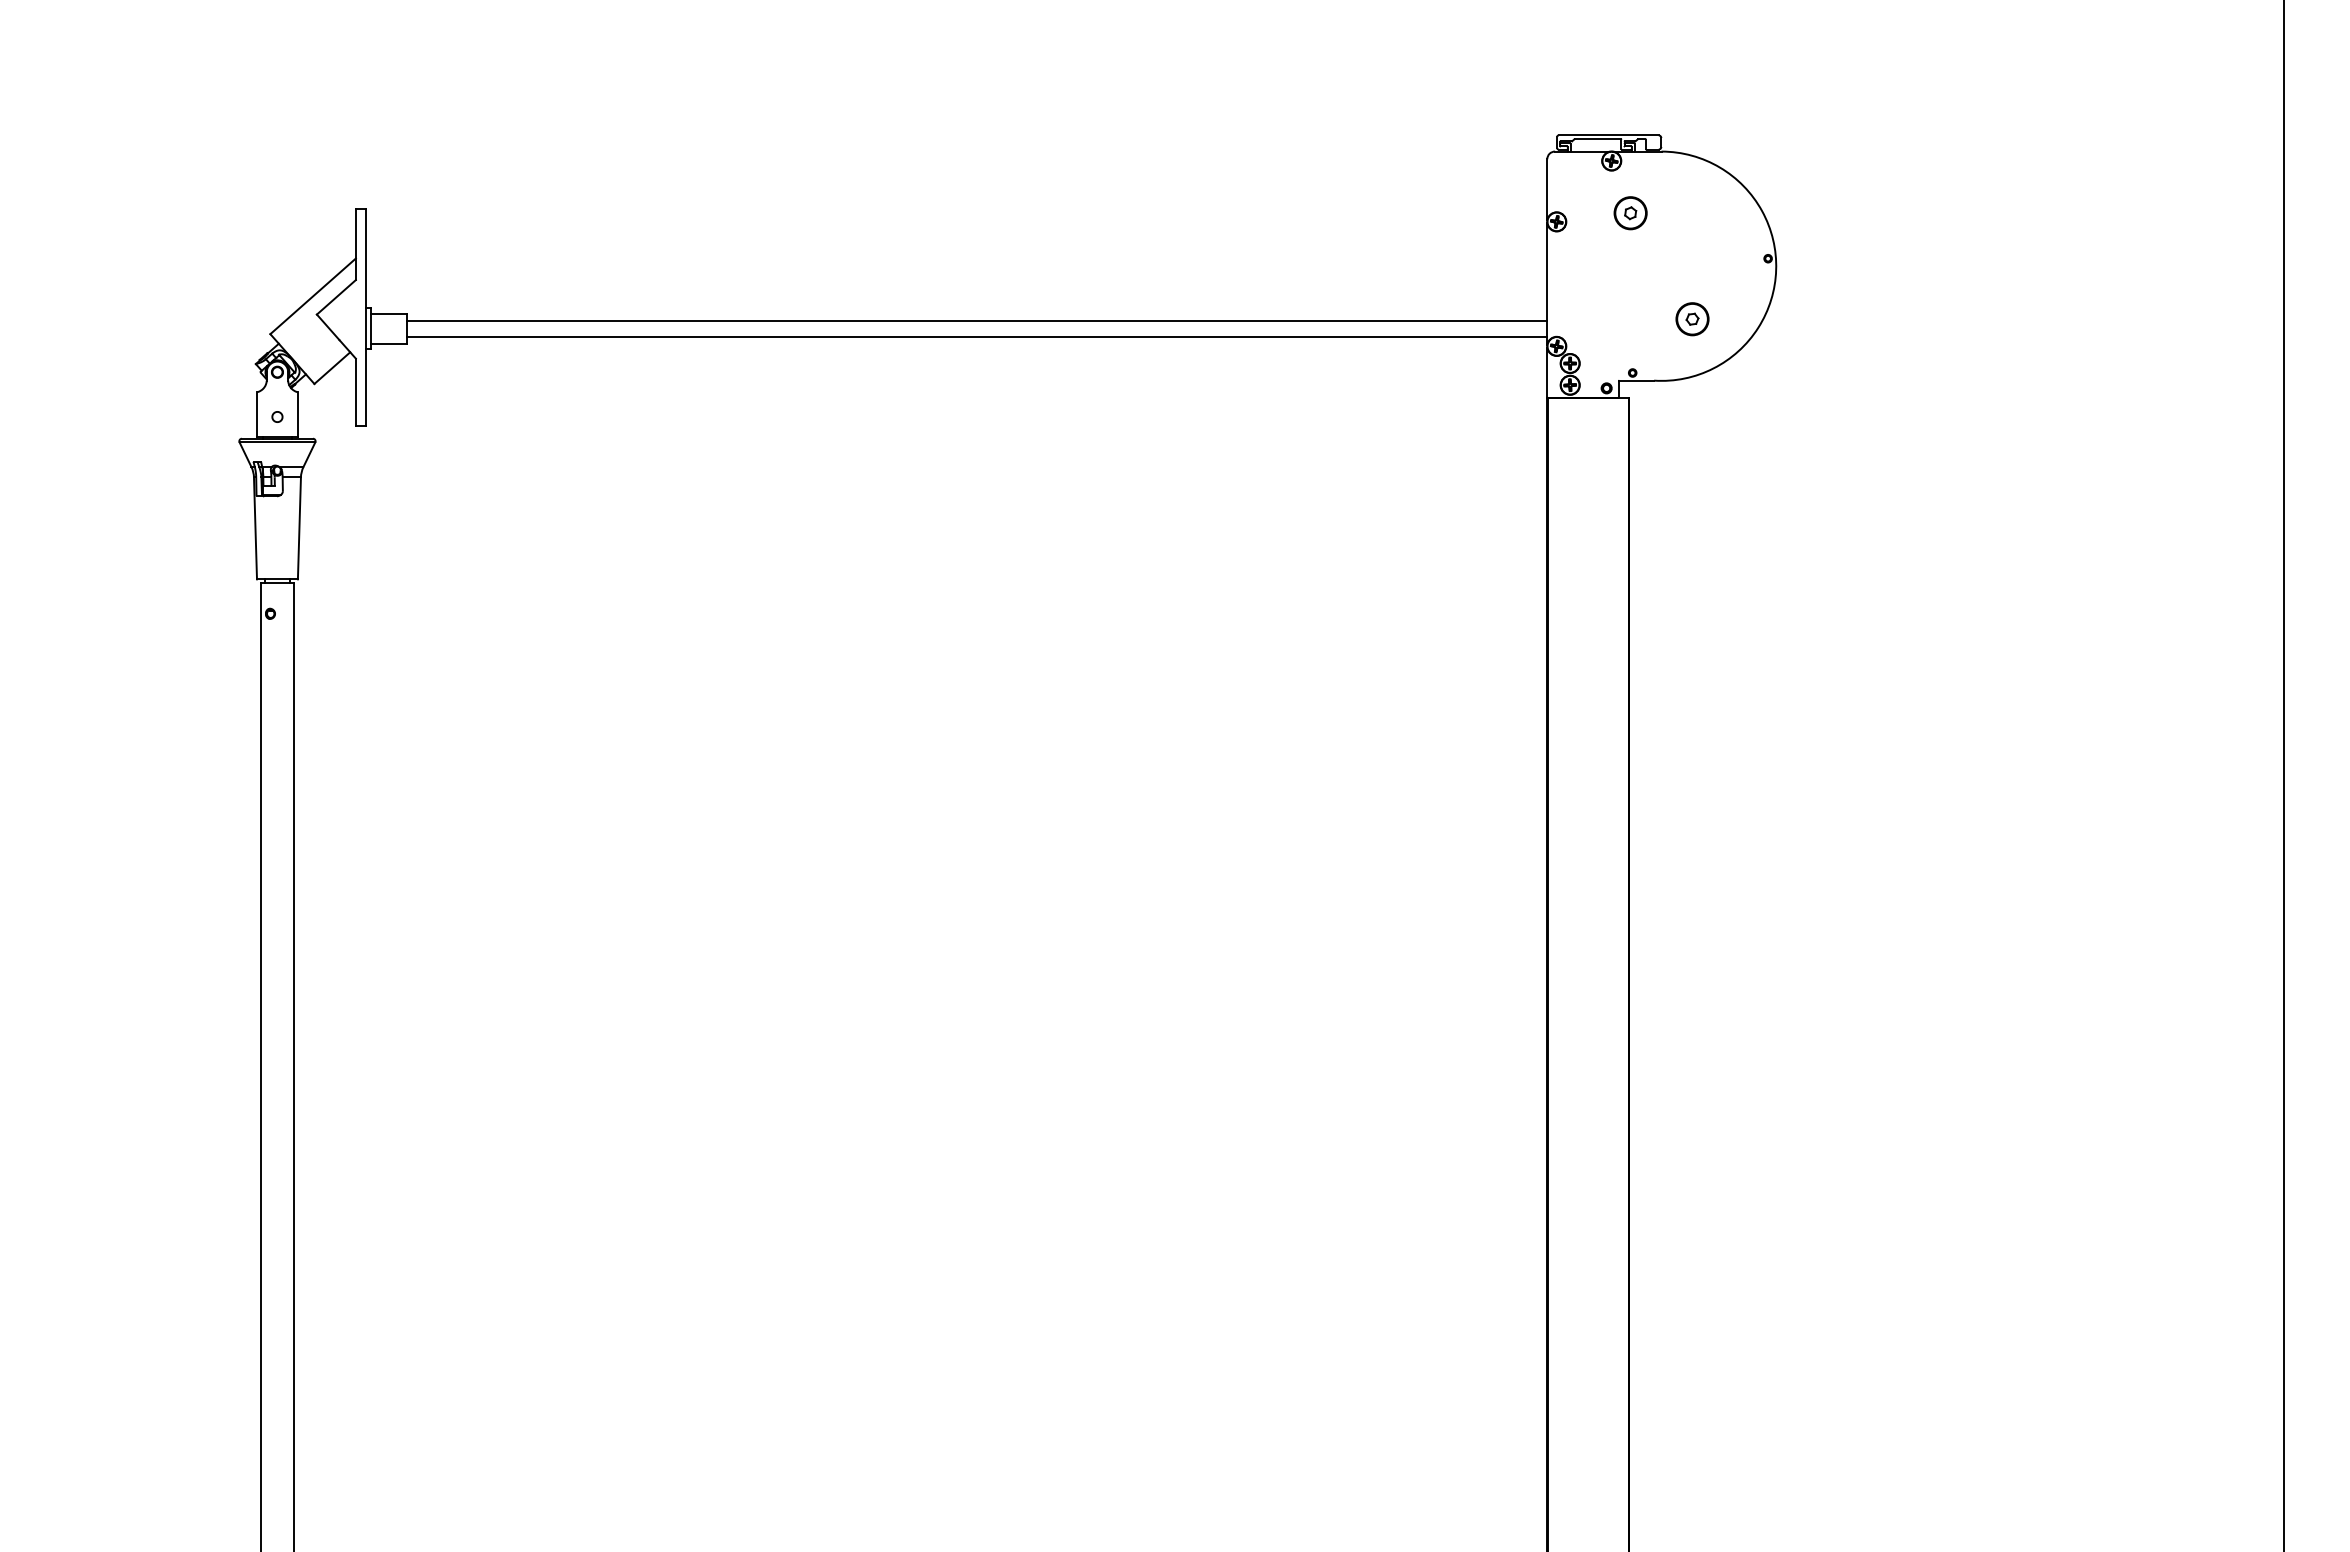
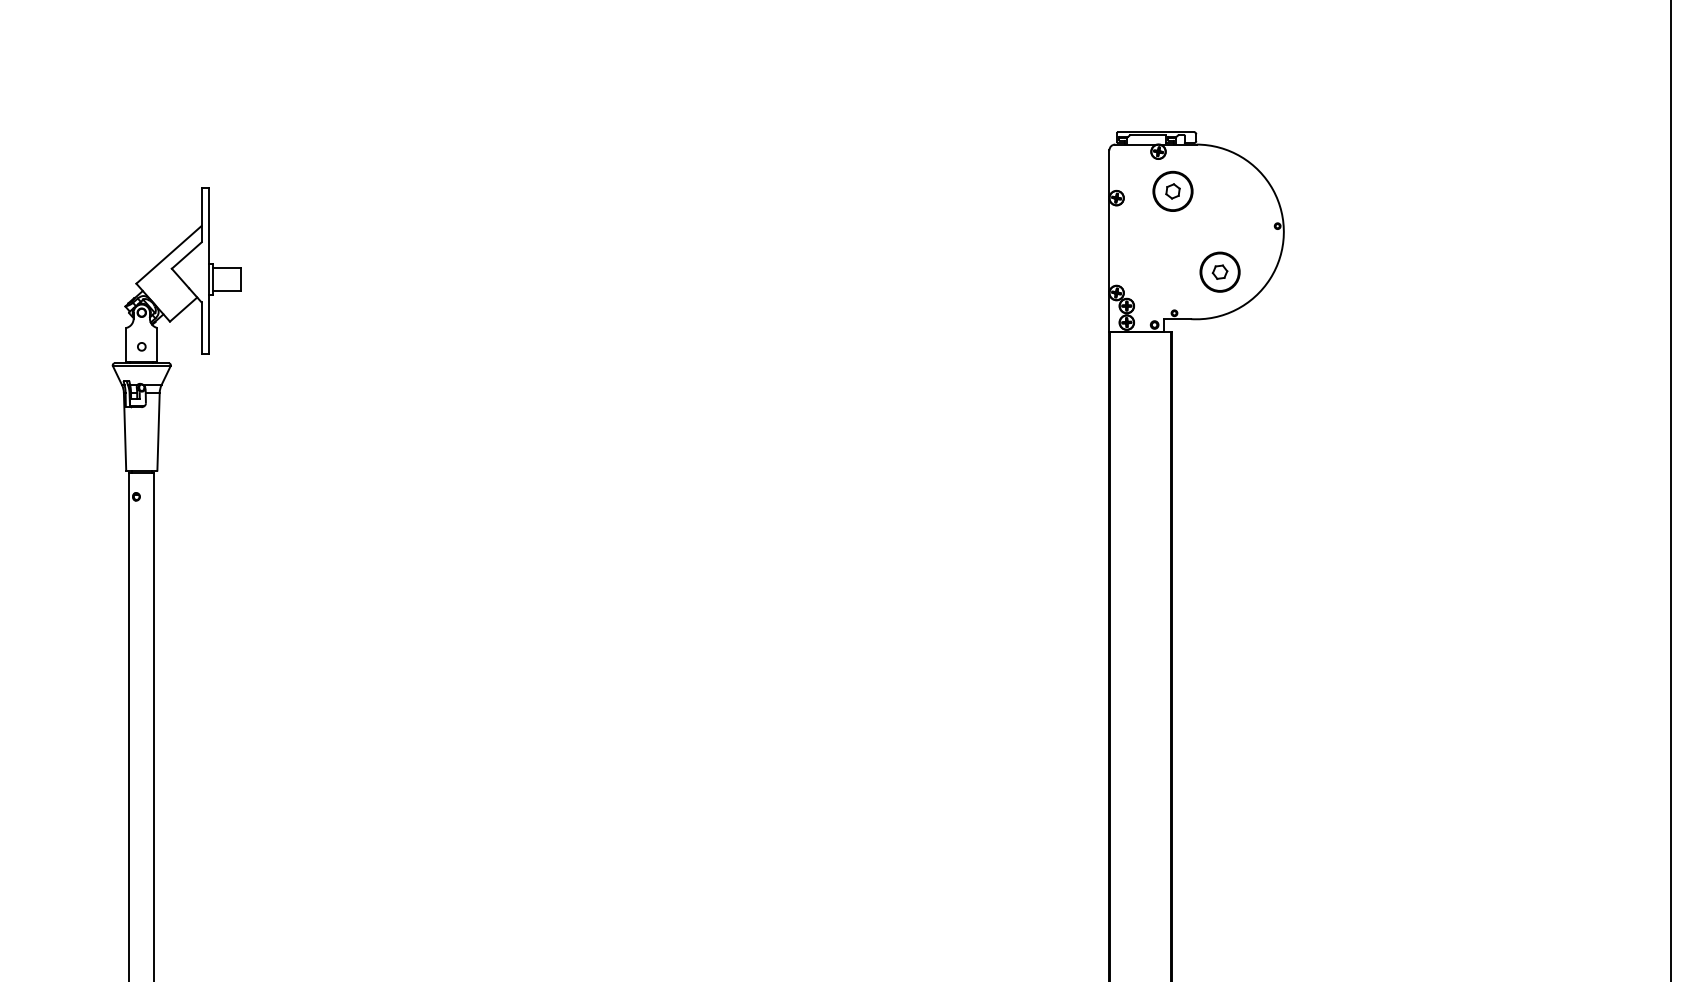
part: (1630, 213) -> (1172, 191), size x1.6
part: (1692, 319) -> (1220, 272), size x1.6
line: (977, 321) -> (675, 274), removed
line: (977, 336) -> (675, 285), removed

